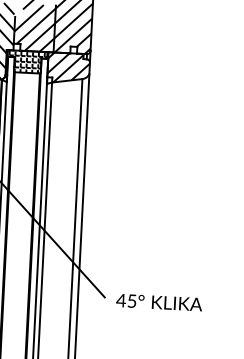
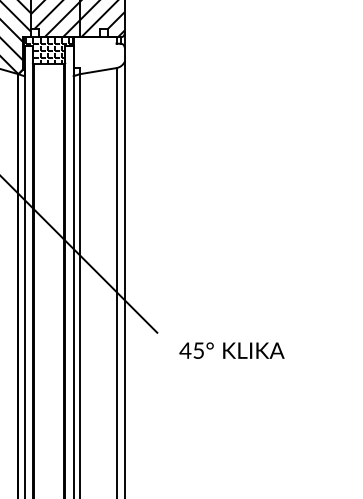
hatch: (68, 68) -> (98, 55), removed
text: (158, 302) -> (231, 350), moved

